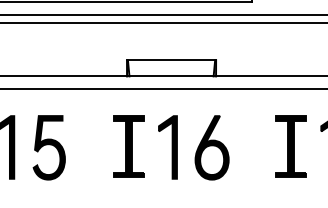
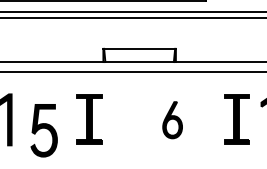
part: (128, 146) -> (89, 119), moved
part: (48, 147) -> (43, 130), moved
part: (167, 147) -> (136, 119), removed
part: (211, 147) -> (172, 119), size x0.7

